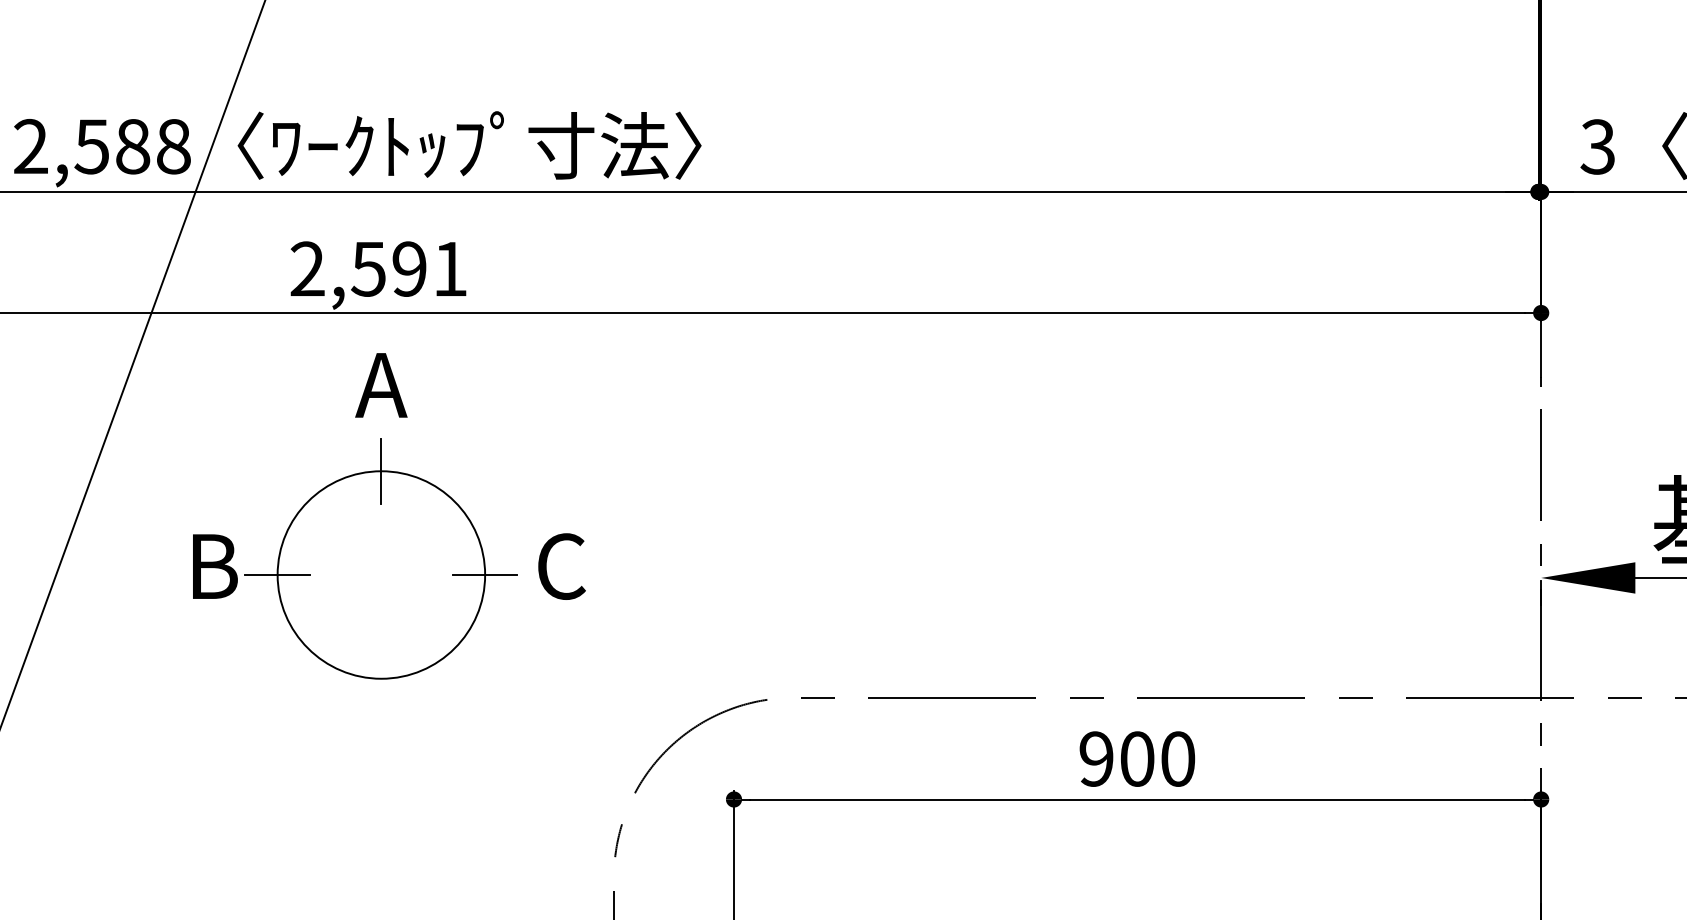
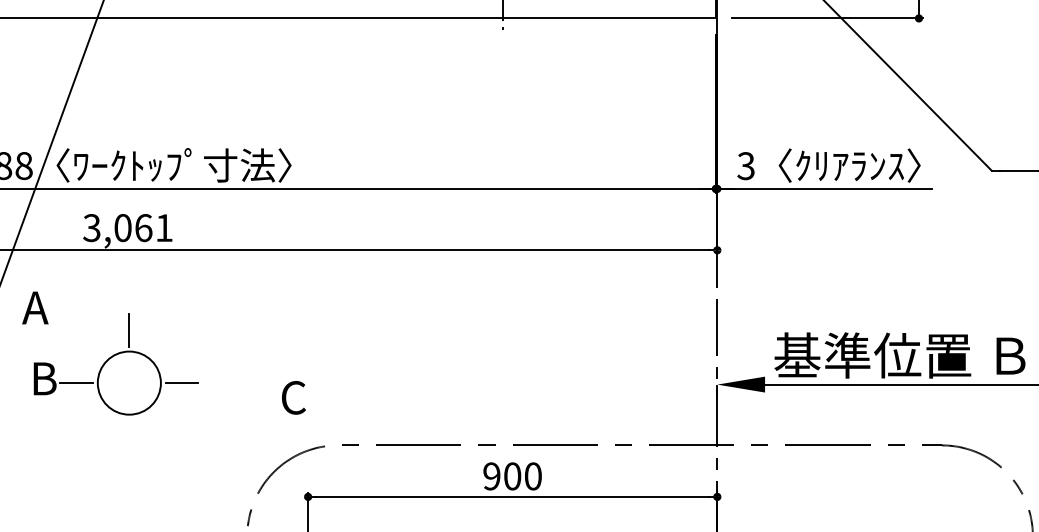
text: (357, 270) -> (117, 228), 2,591 -> 3,061
text: (381, 384) -> (35, 307), moved
text: (561, 565) -> (293, 397), moved
circle: (379, 573) -> (128, 382), size x0.6

